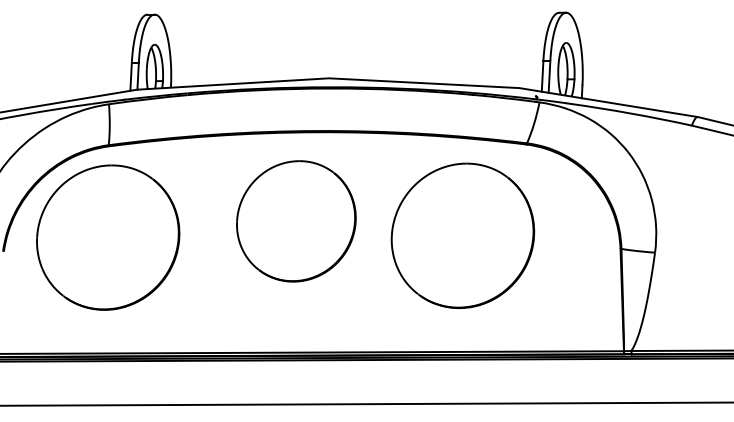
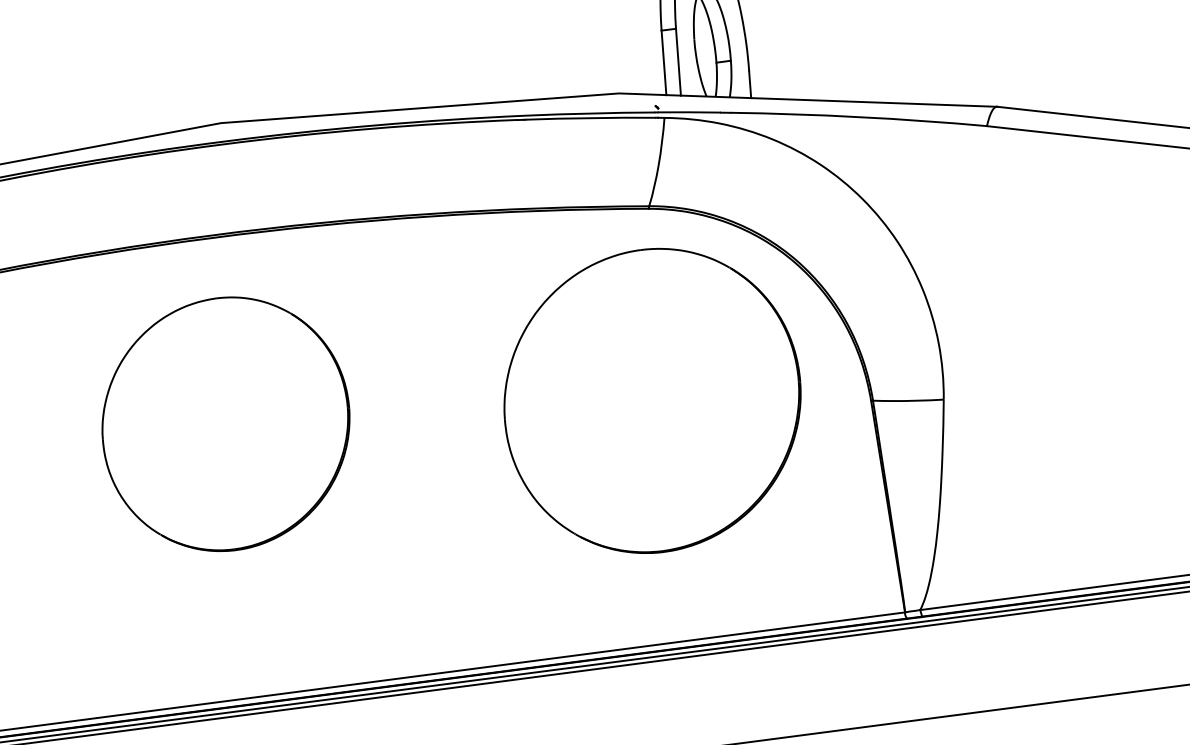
part: (296, 221) -> (226, 424), moved
part: (462, 235) -> (651, 400), moved

